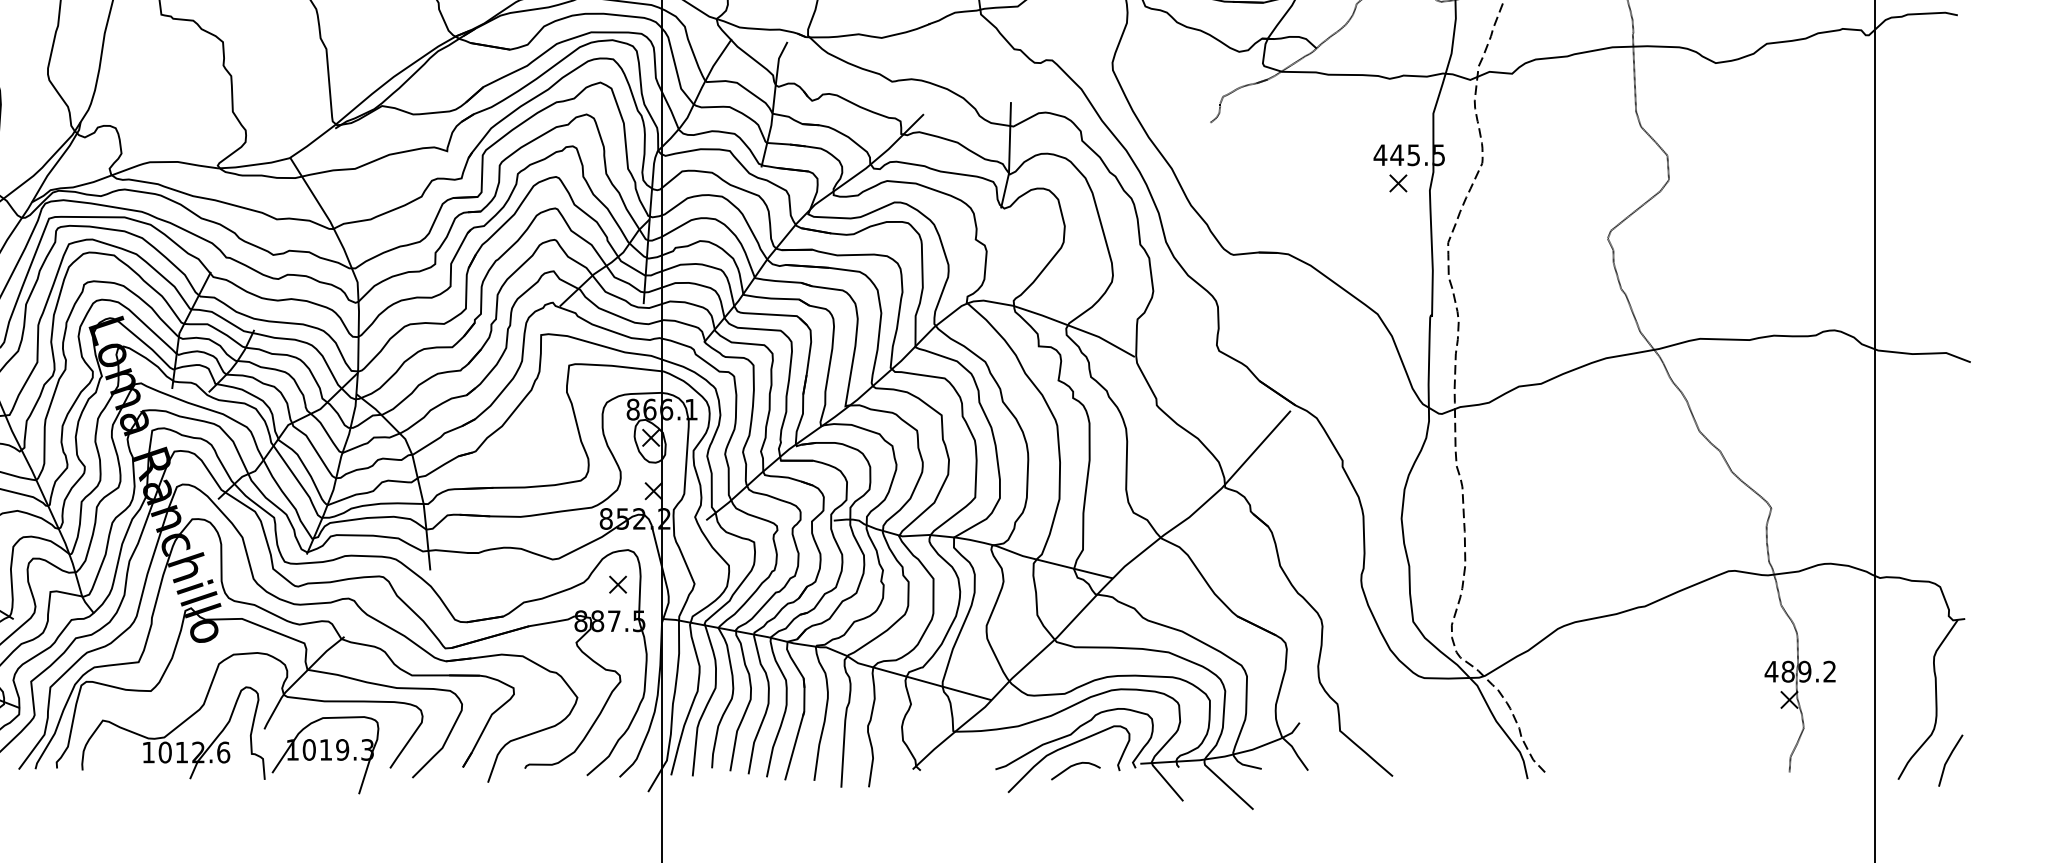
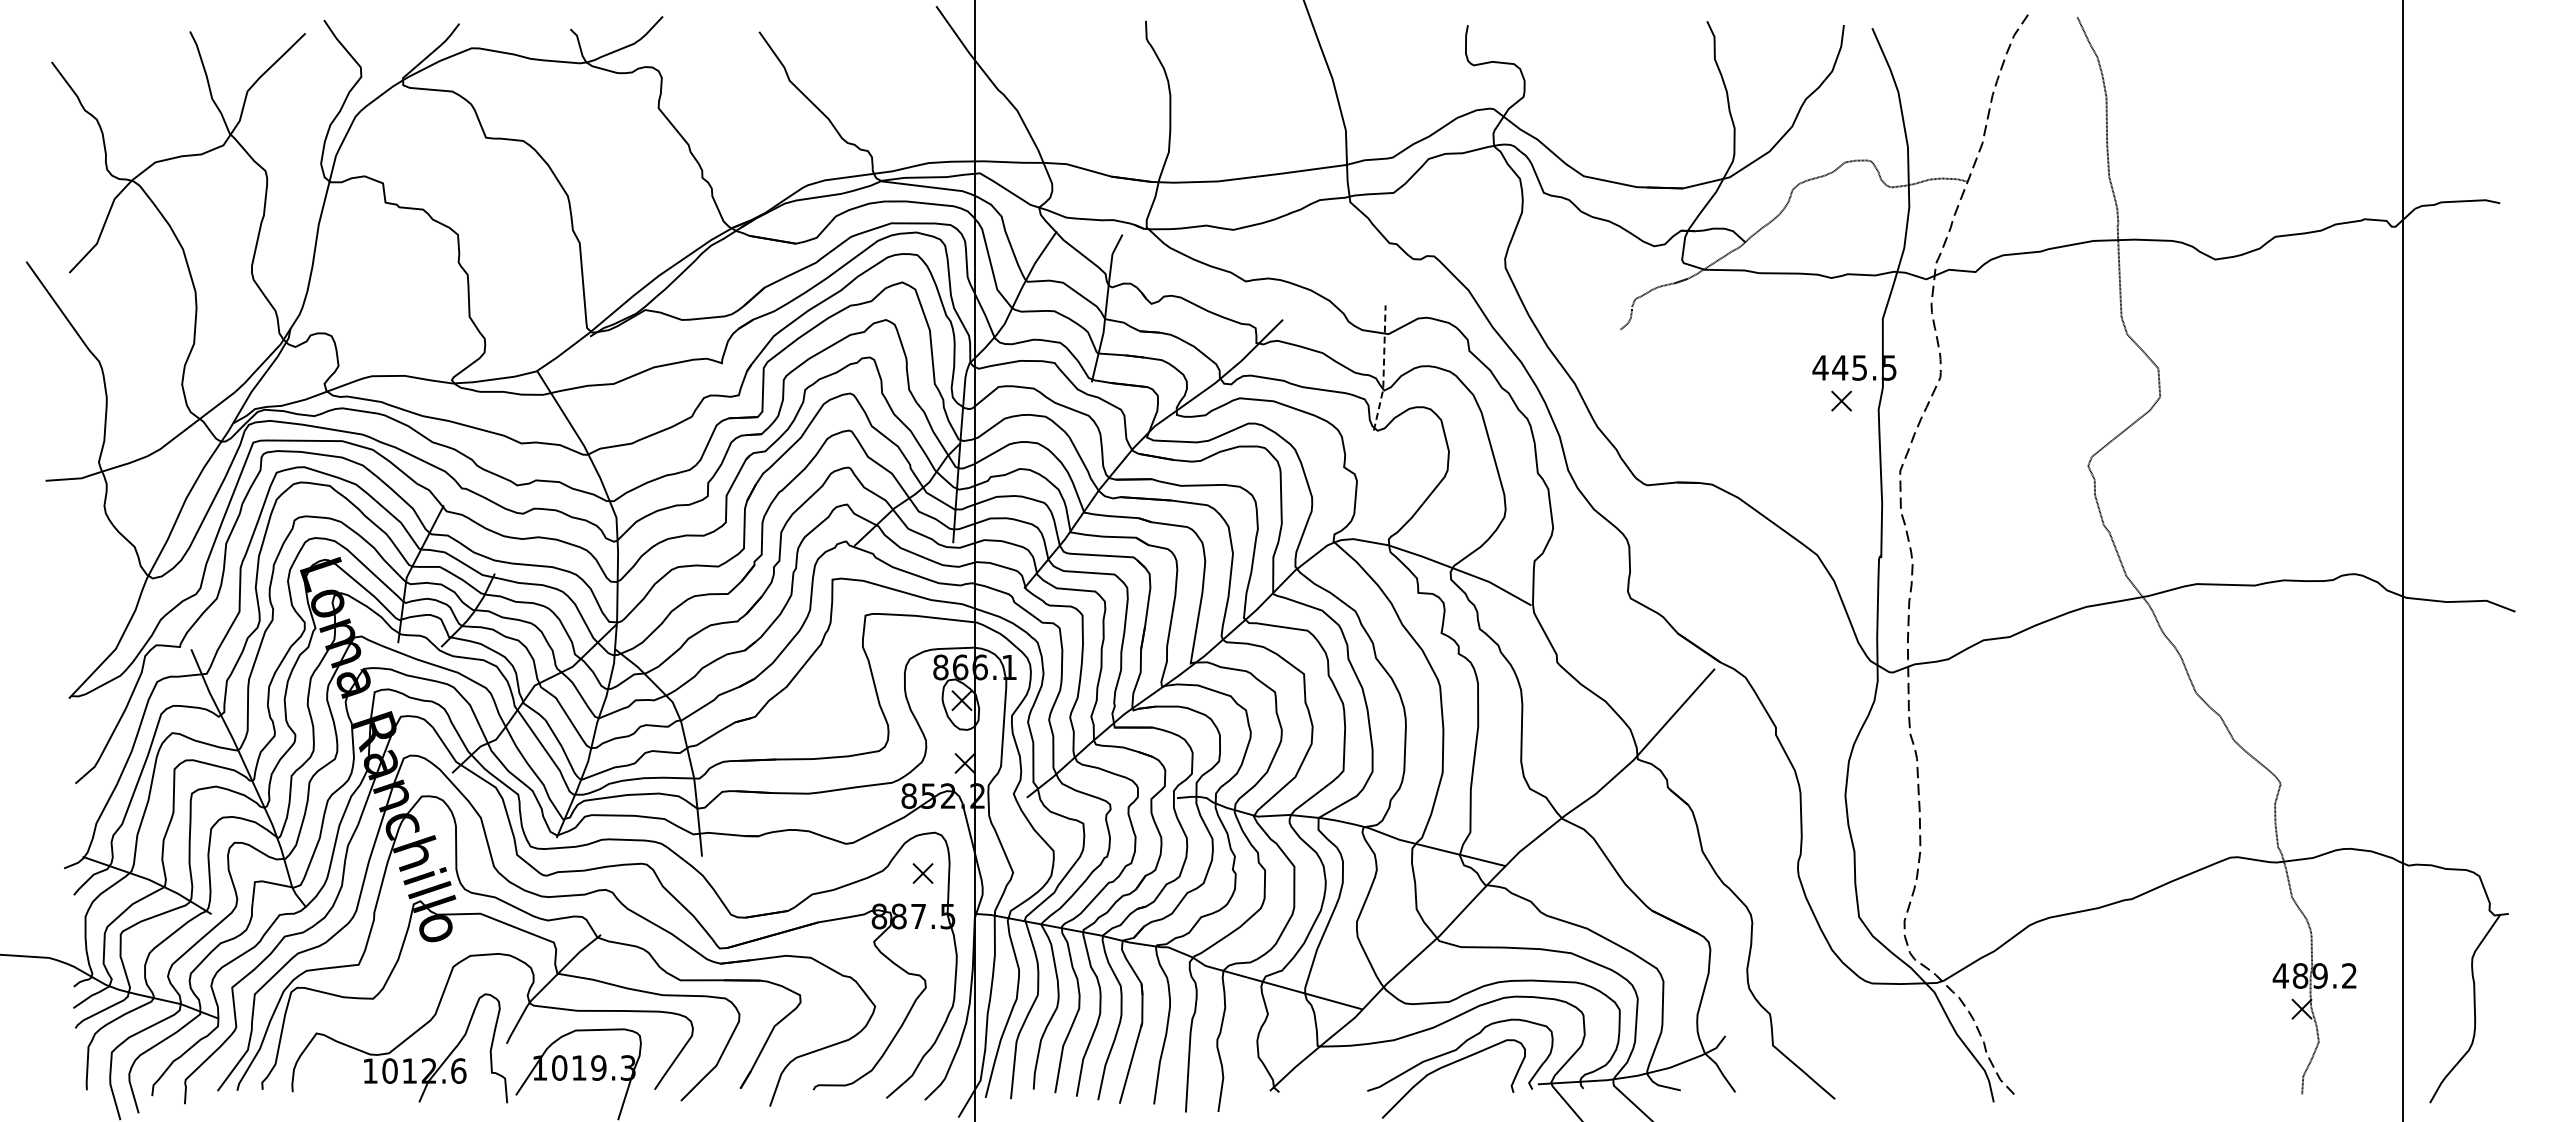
line: (1009, 155) -> (1383, 368), solid -> dashed
line: (1949, 758) -> (2490, 1078), removed
curve: (1072, 766) -> (1458, 1087), removed

